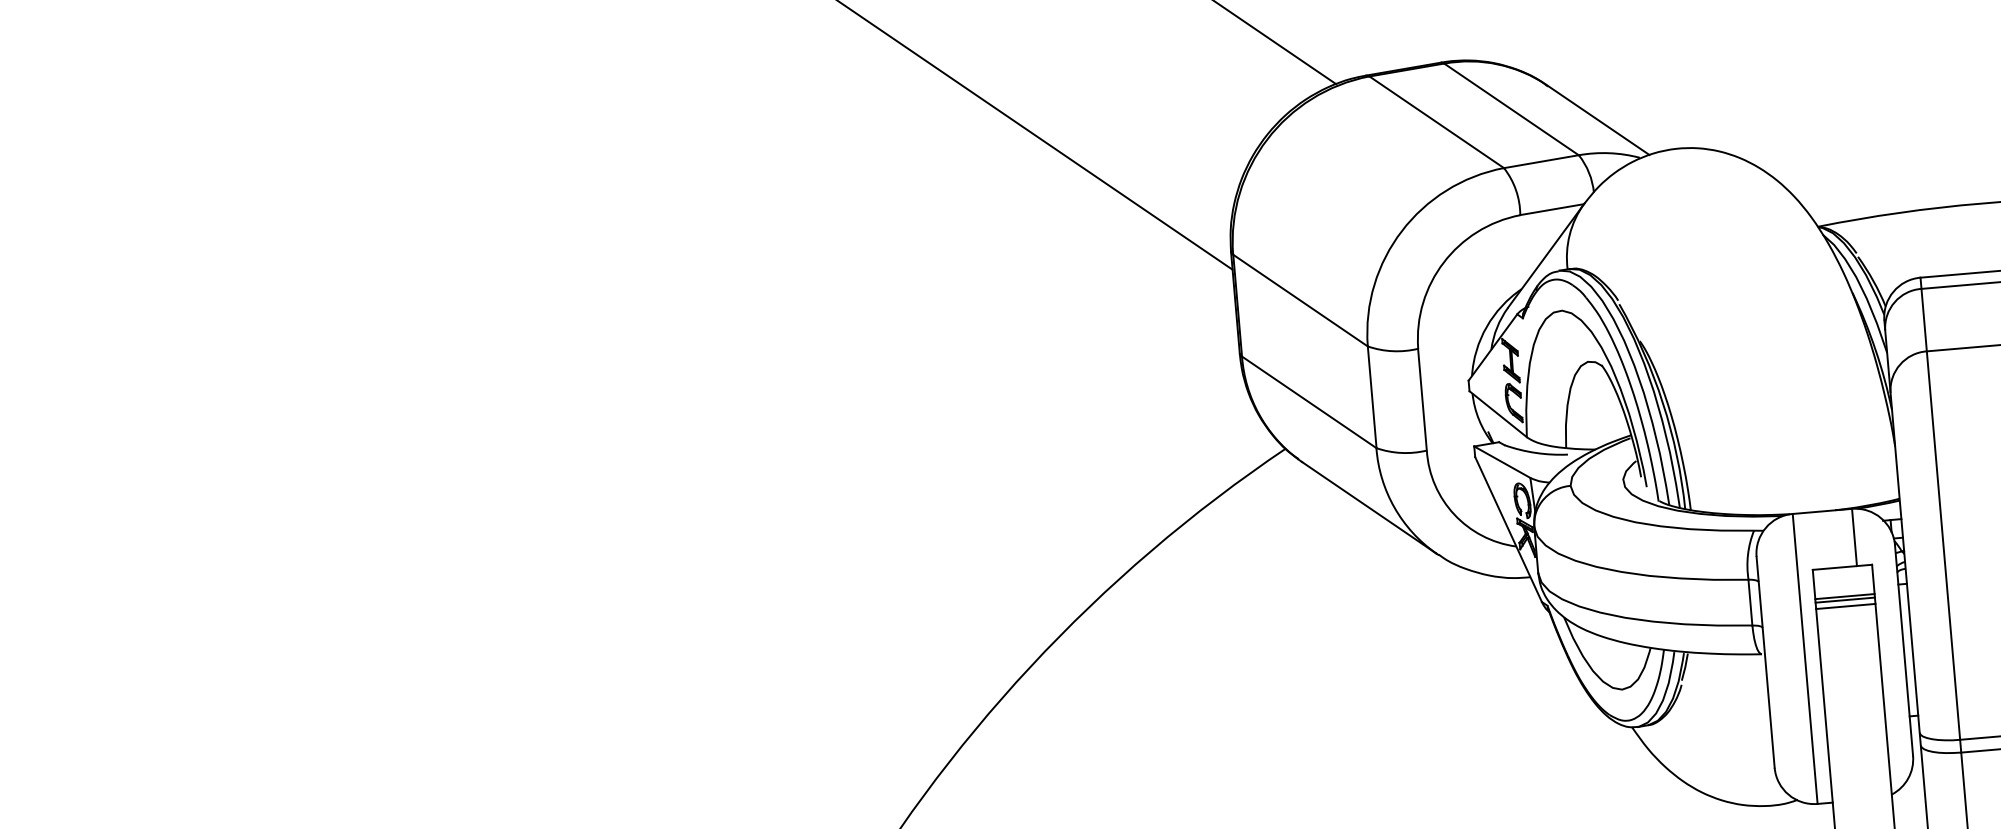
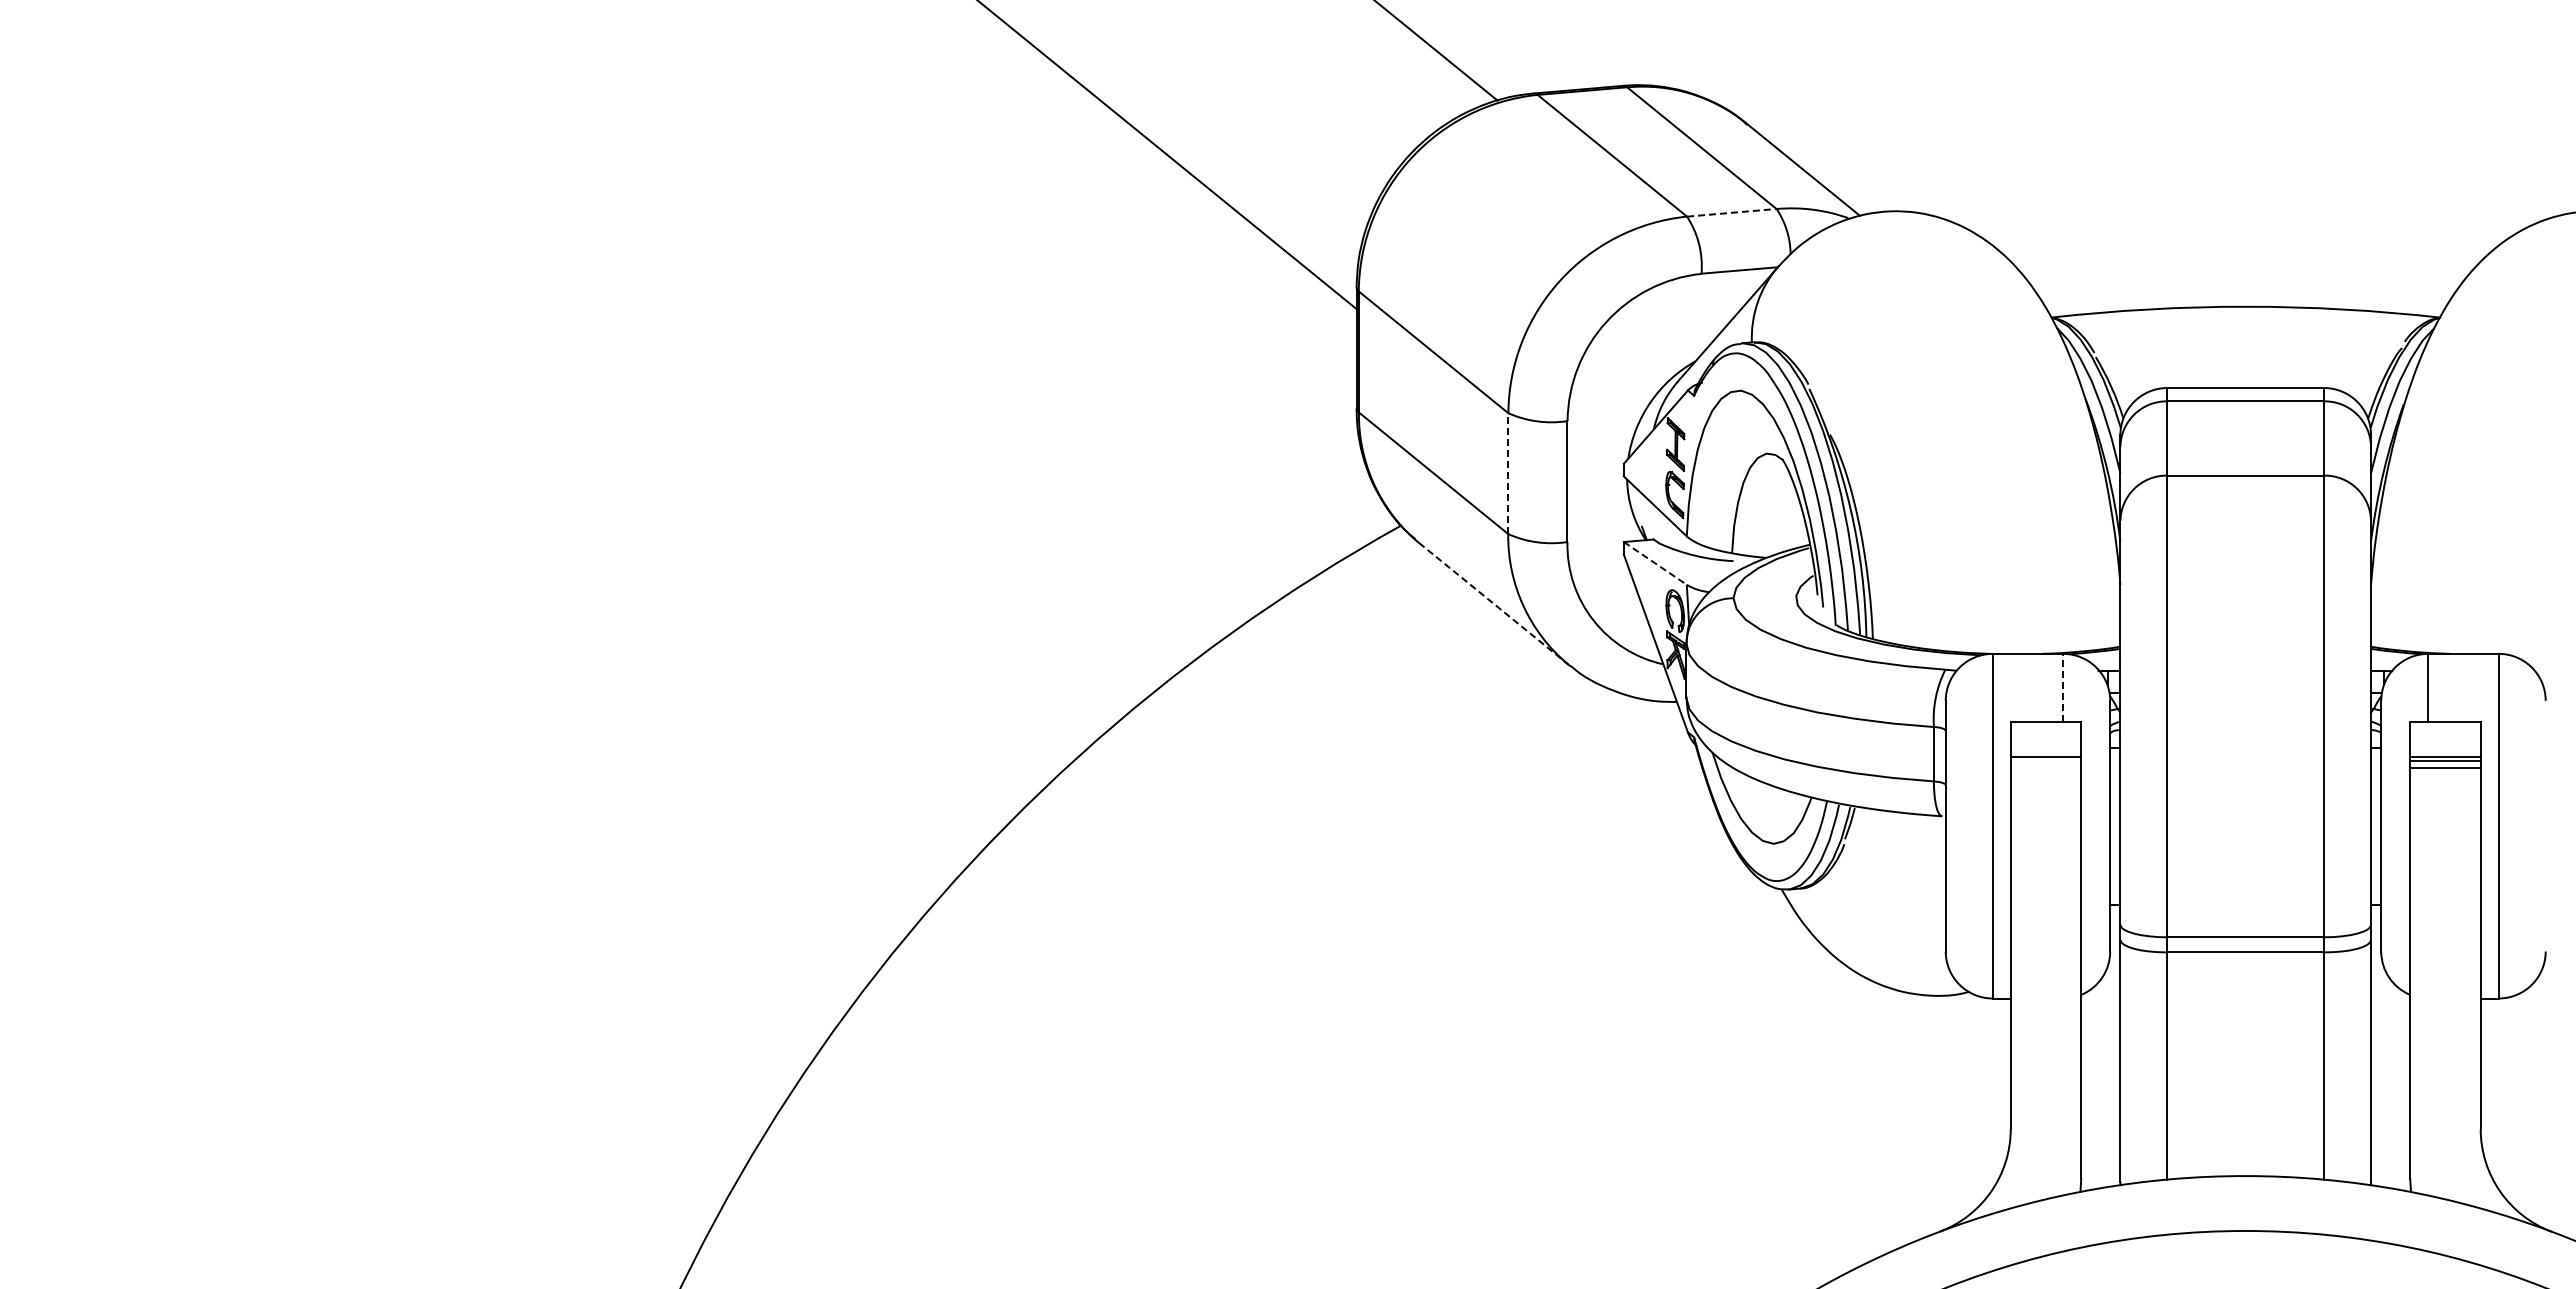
line: (1541, 161) -> (1731, 212), solid -> dashed
line: (1372, 397) -> (1508, 473), solid -> dashed
line: (1502, 462) -> (1655, 563), solid -> dashed
line: (1369, 508) -> (1494, 604), solid -> dashed
line: (1854, 537) -> (2063, 687), solid -> dashed
line: (1844, 599) -> (2045, 760), removed
line: (1845, 606) -> (2045, 768), removed

